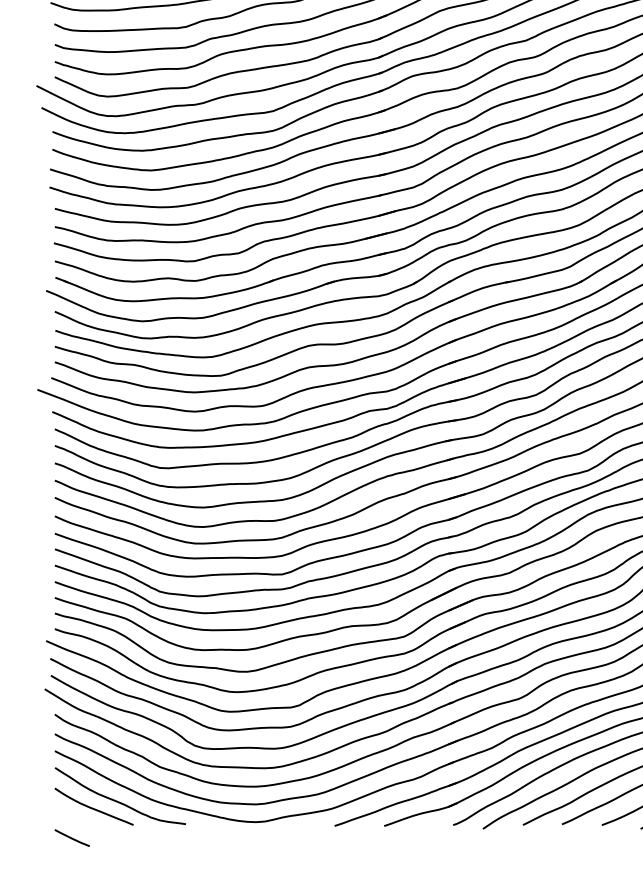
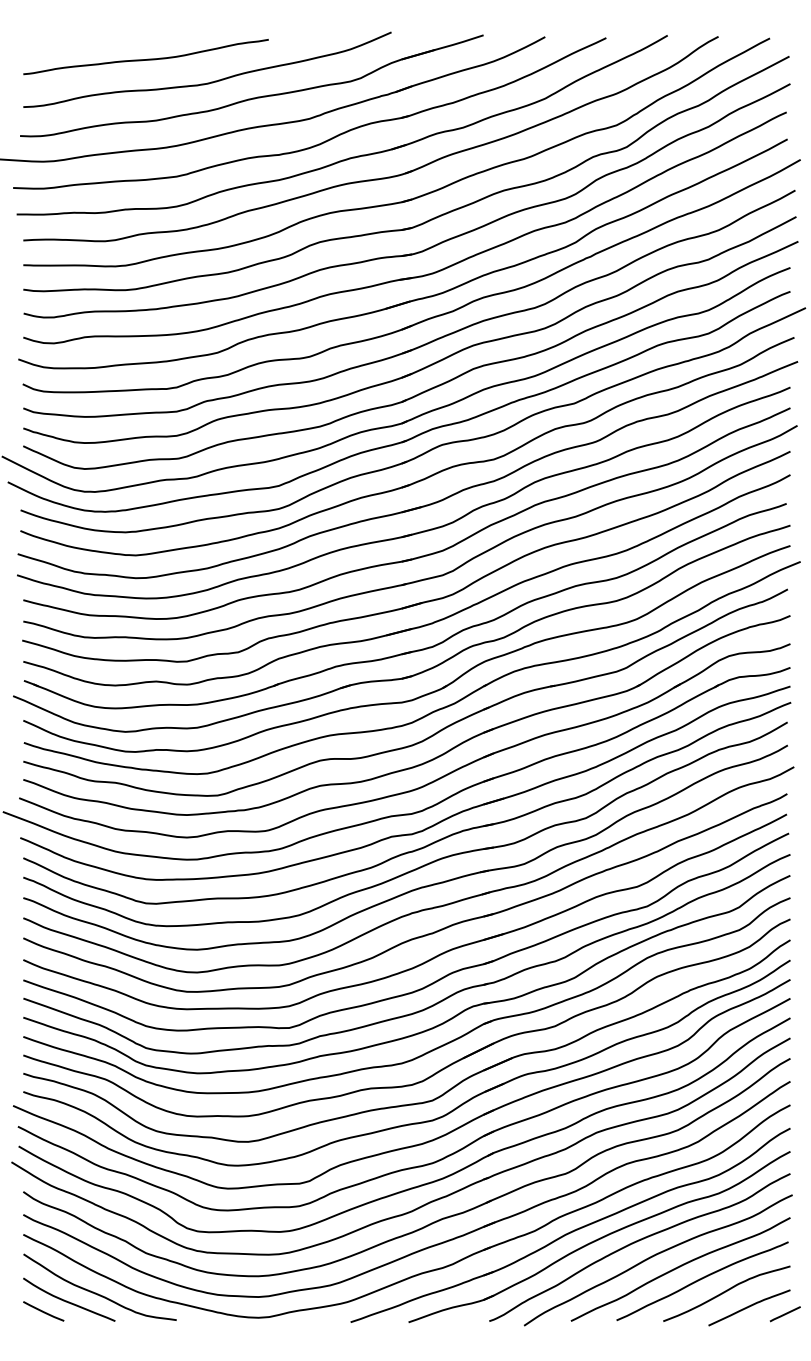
line: (72, 838) -> (43, 1311), moved

